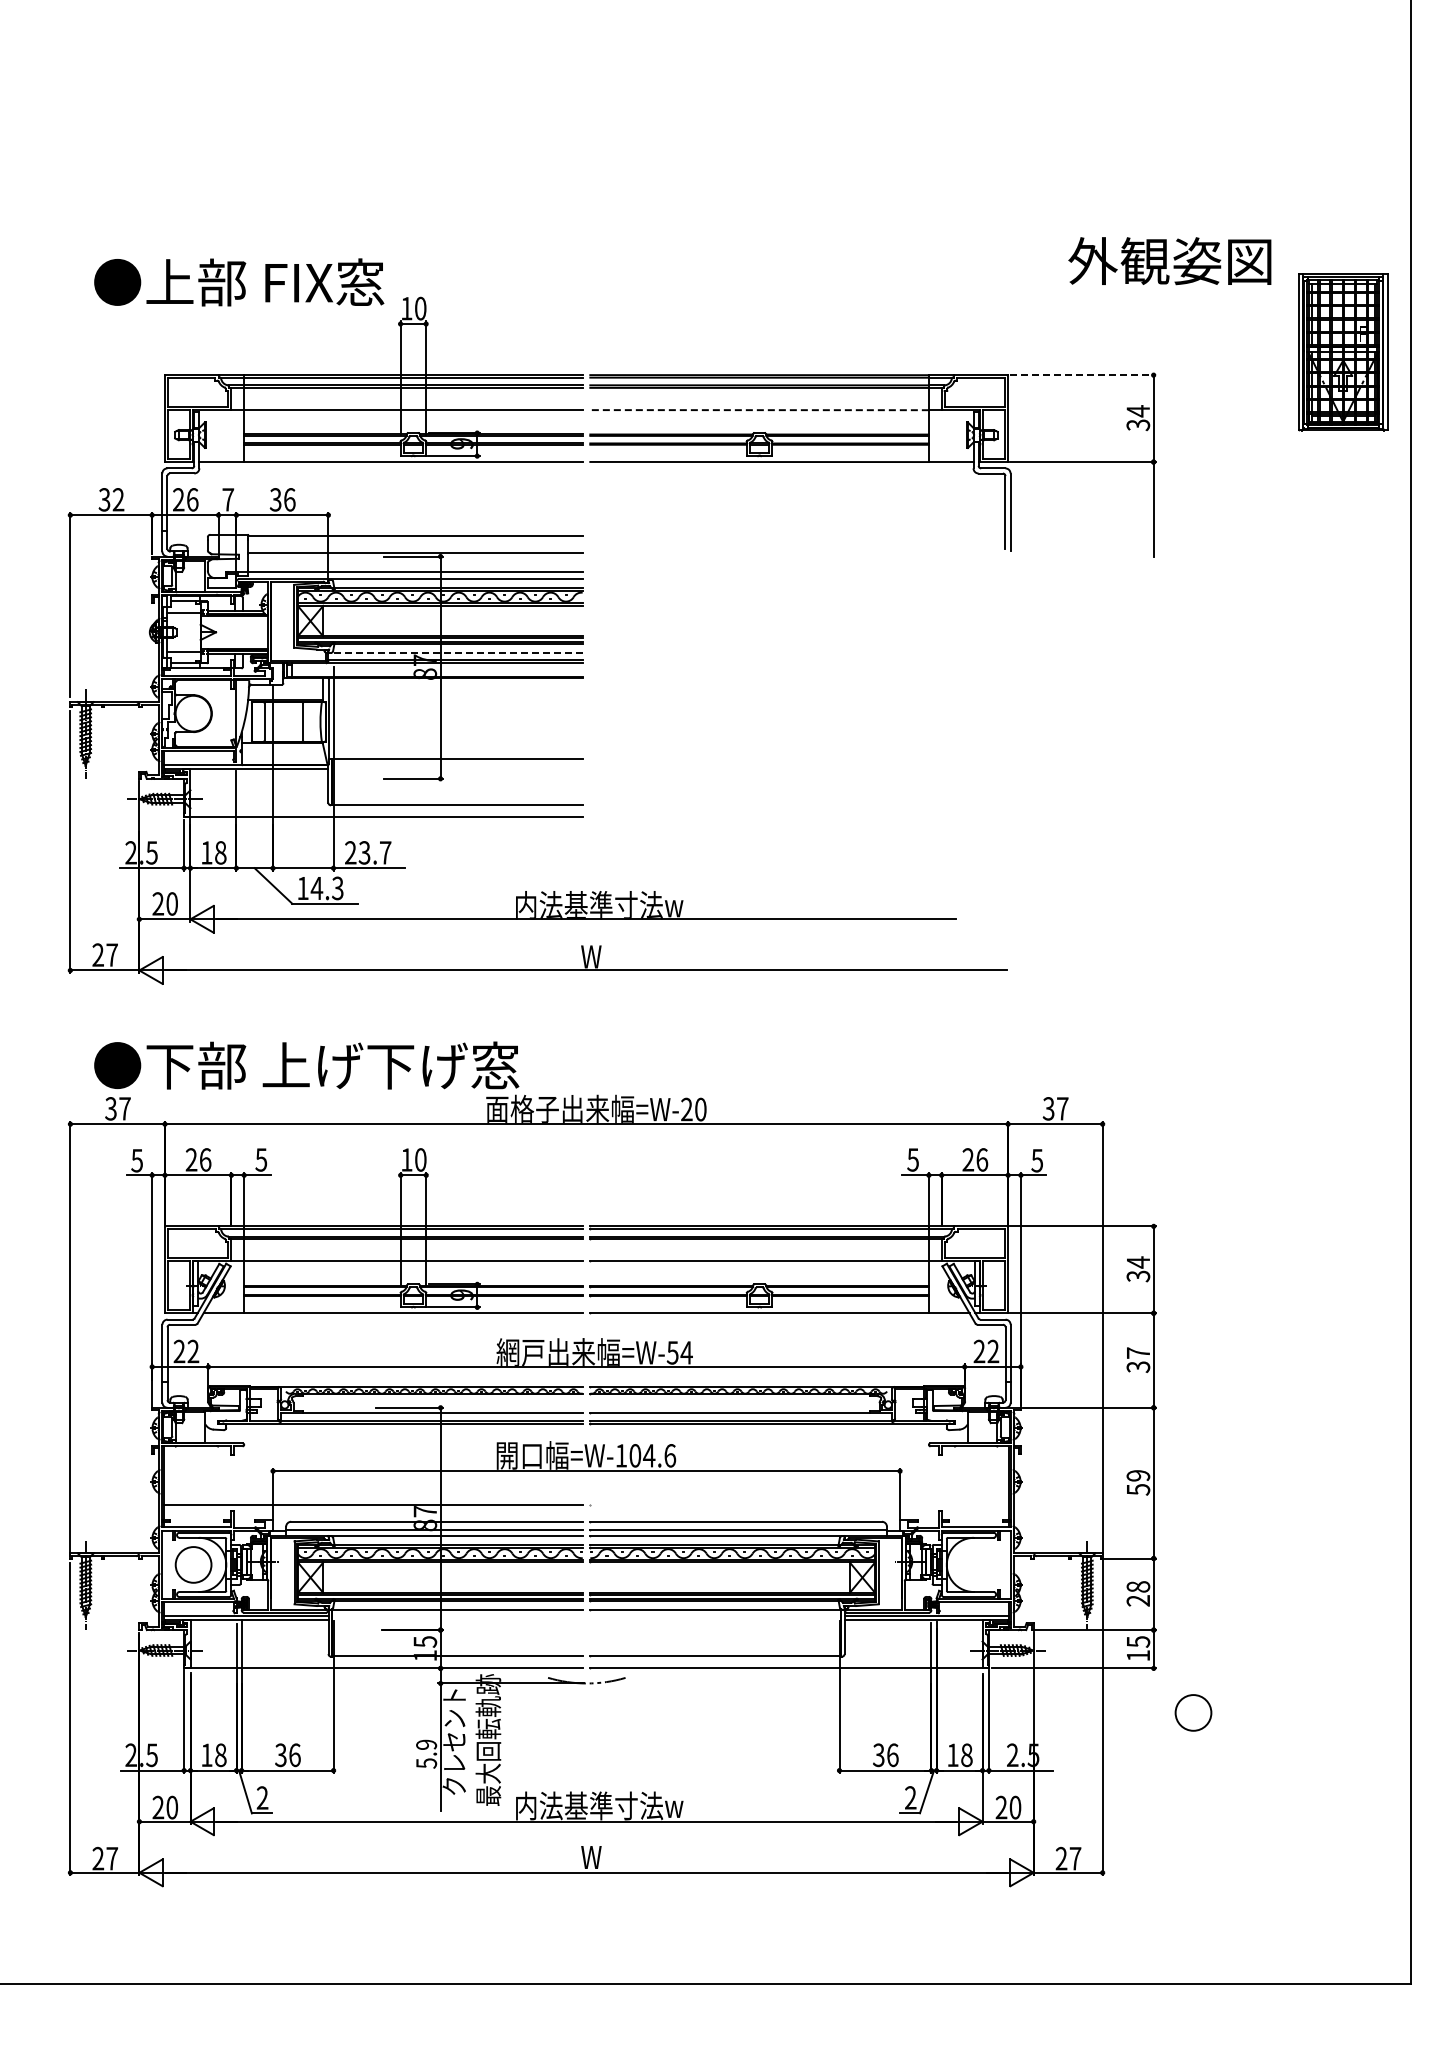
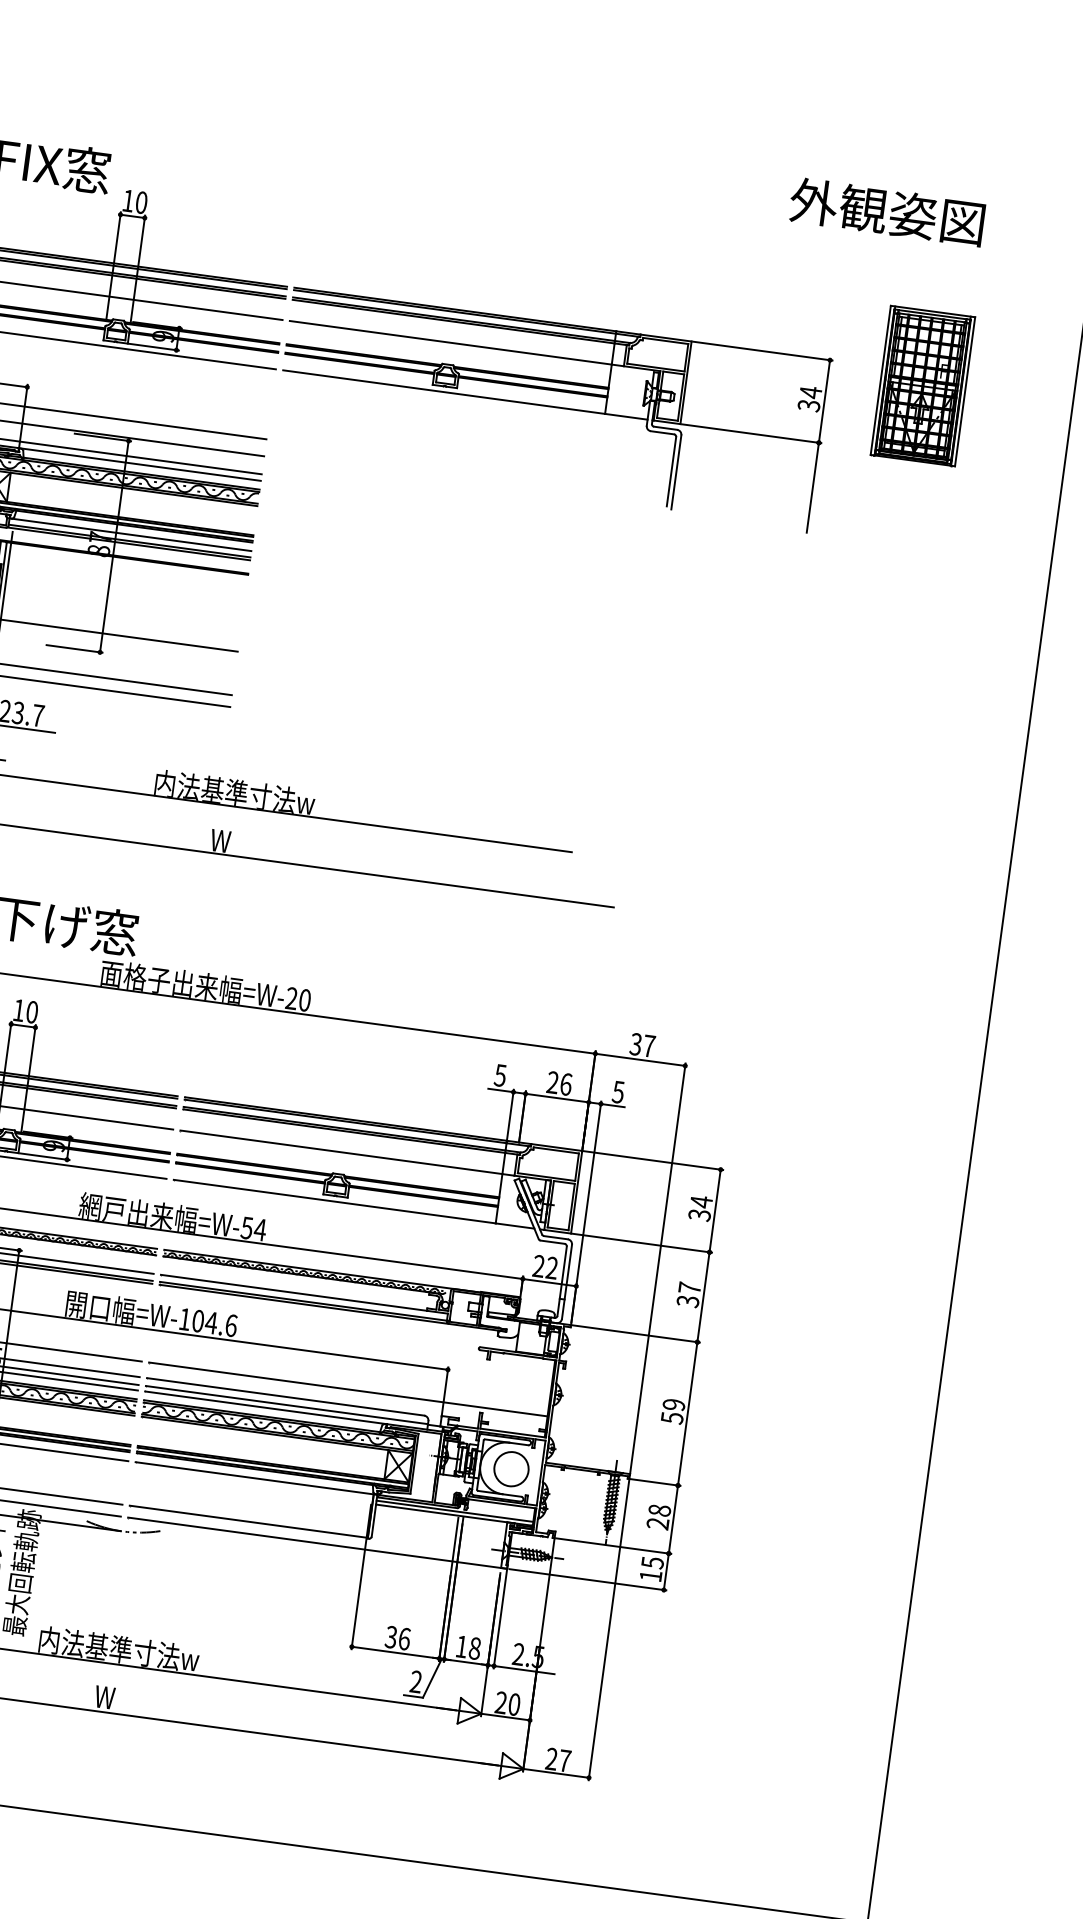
text: (1169, 261) -> (886, 212), moved
part: (1343, 352) -> (923, 386), moved
line: (1083, 375) -> (763, 351), dashed -> solid
line: (759, 410) -> (450, 343), dashed -> solid
line: (456, 653) -> (131, 535), dashed -> solid
line: (799, 1505) -> (347, 1389), added
circle: (1193, 1712) -> (511, 1468), moved

